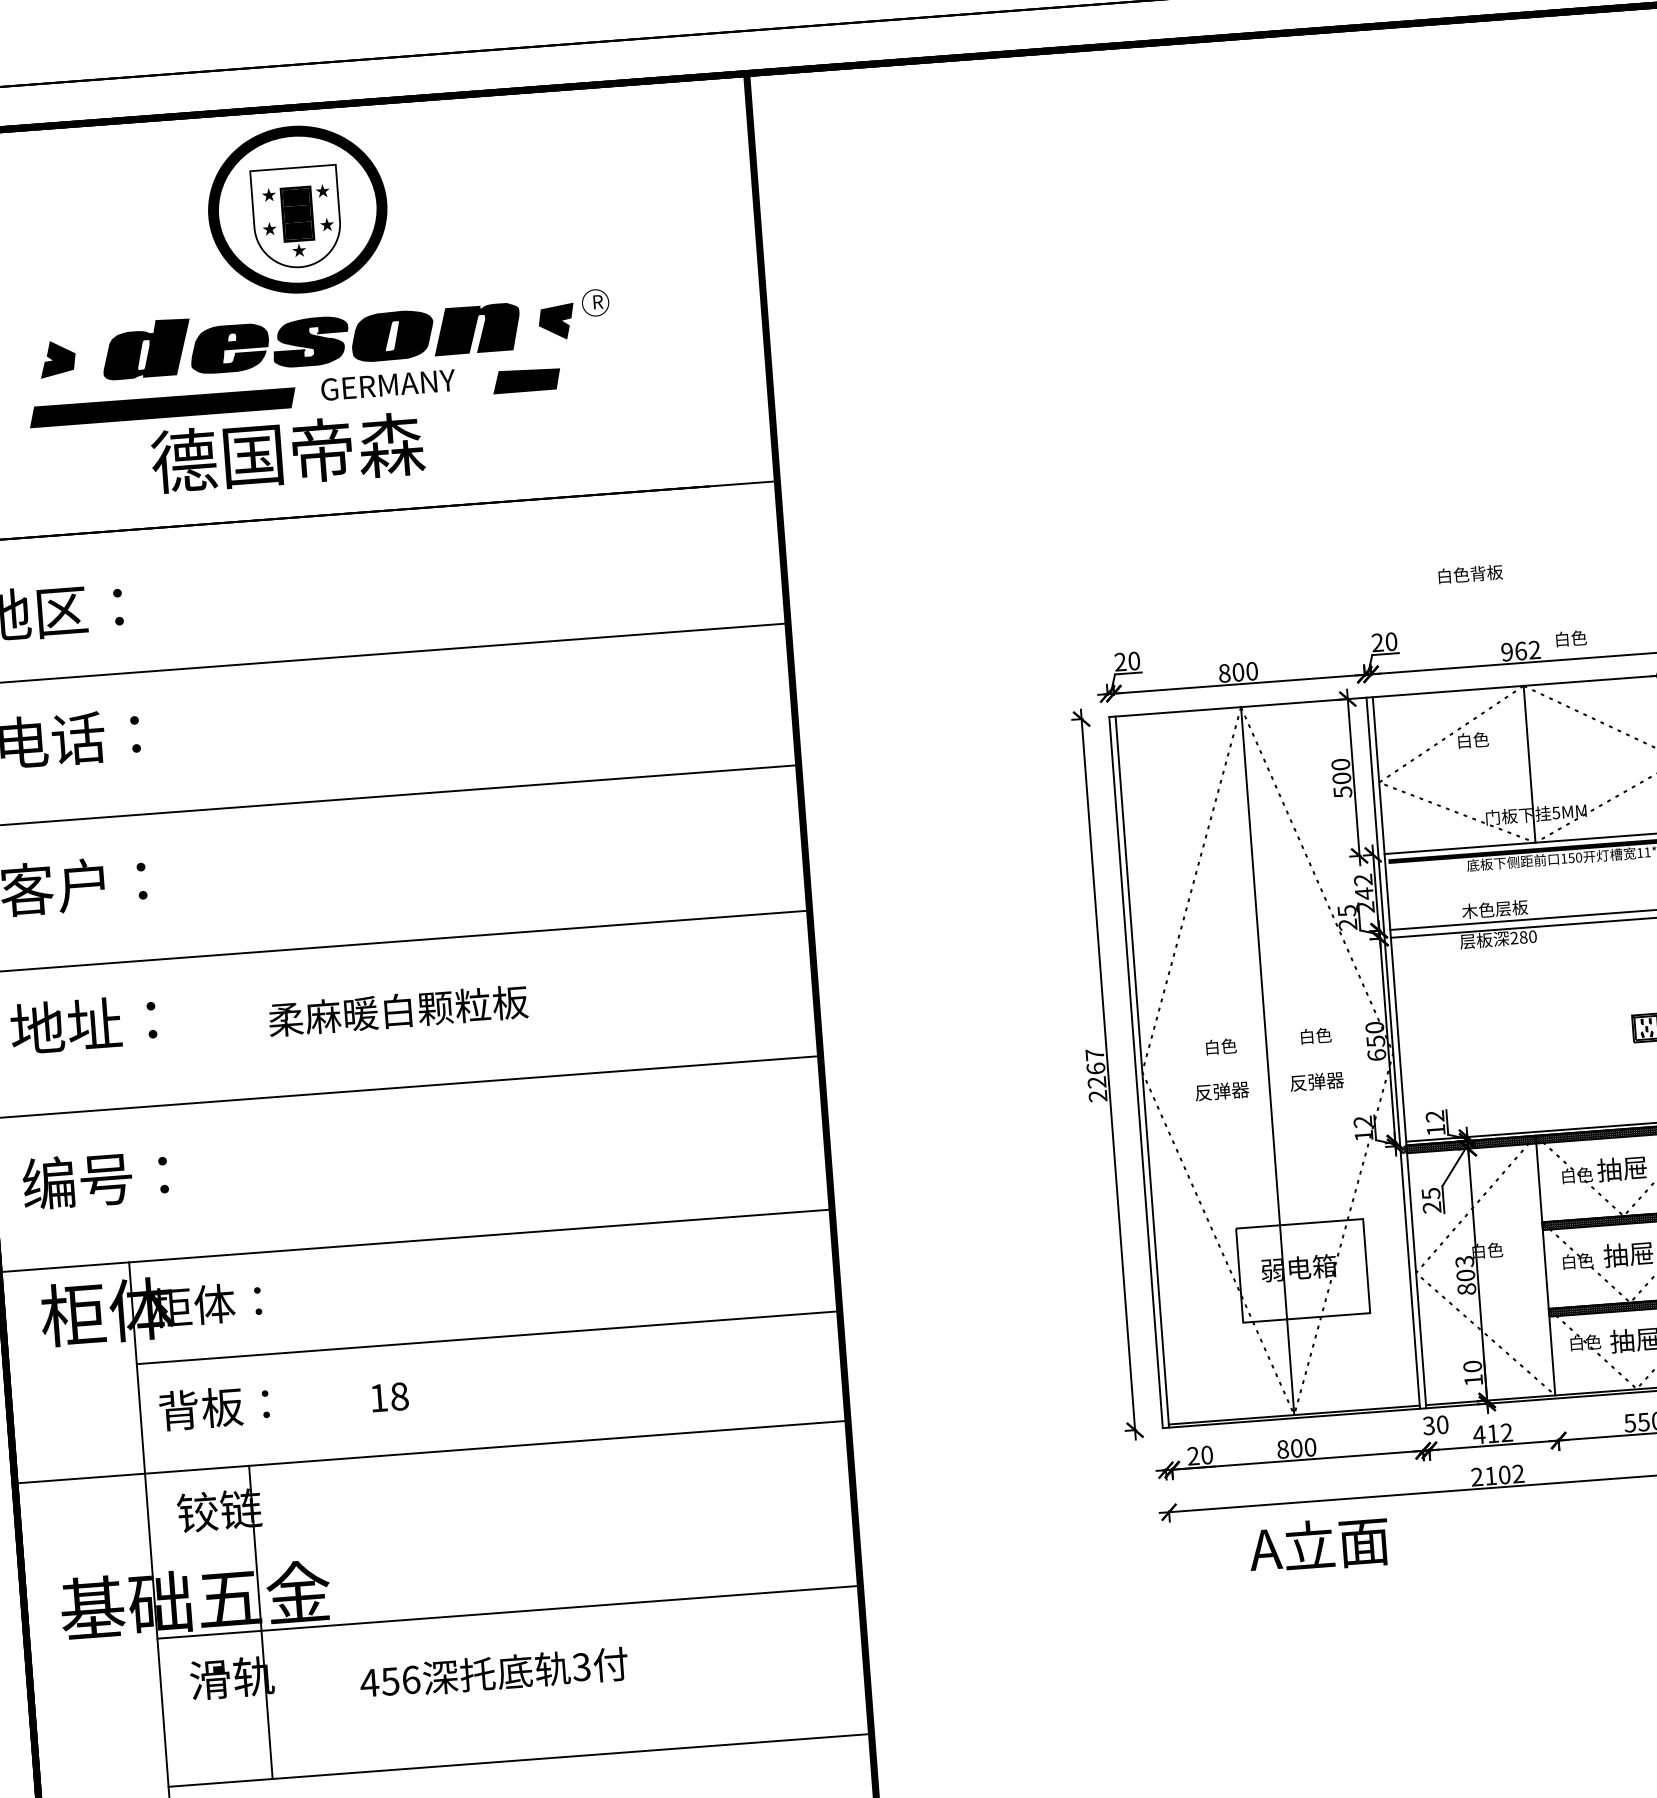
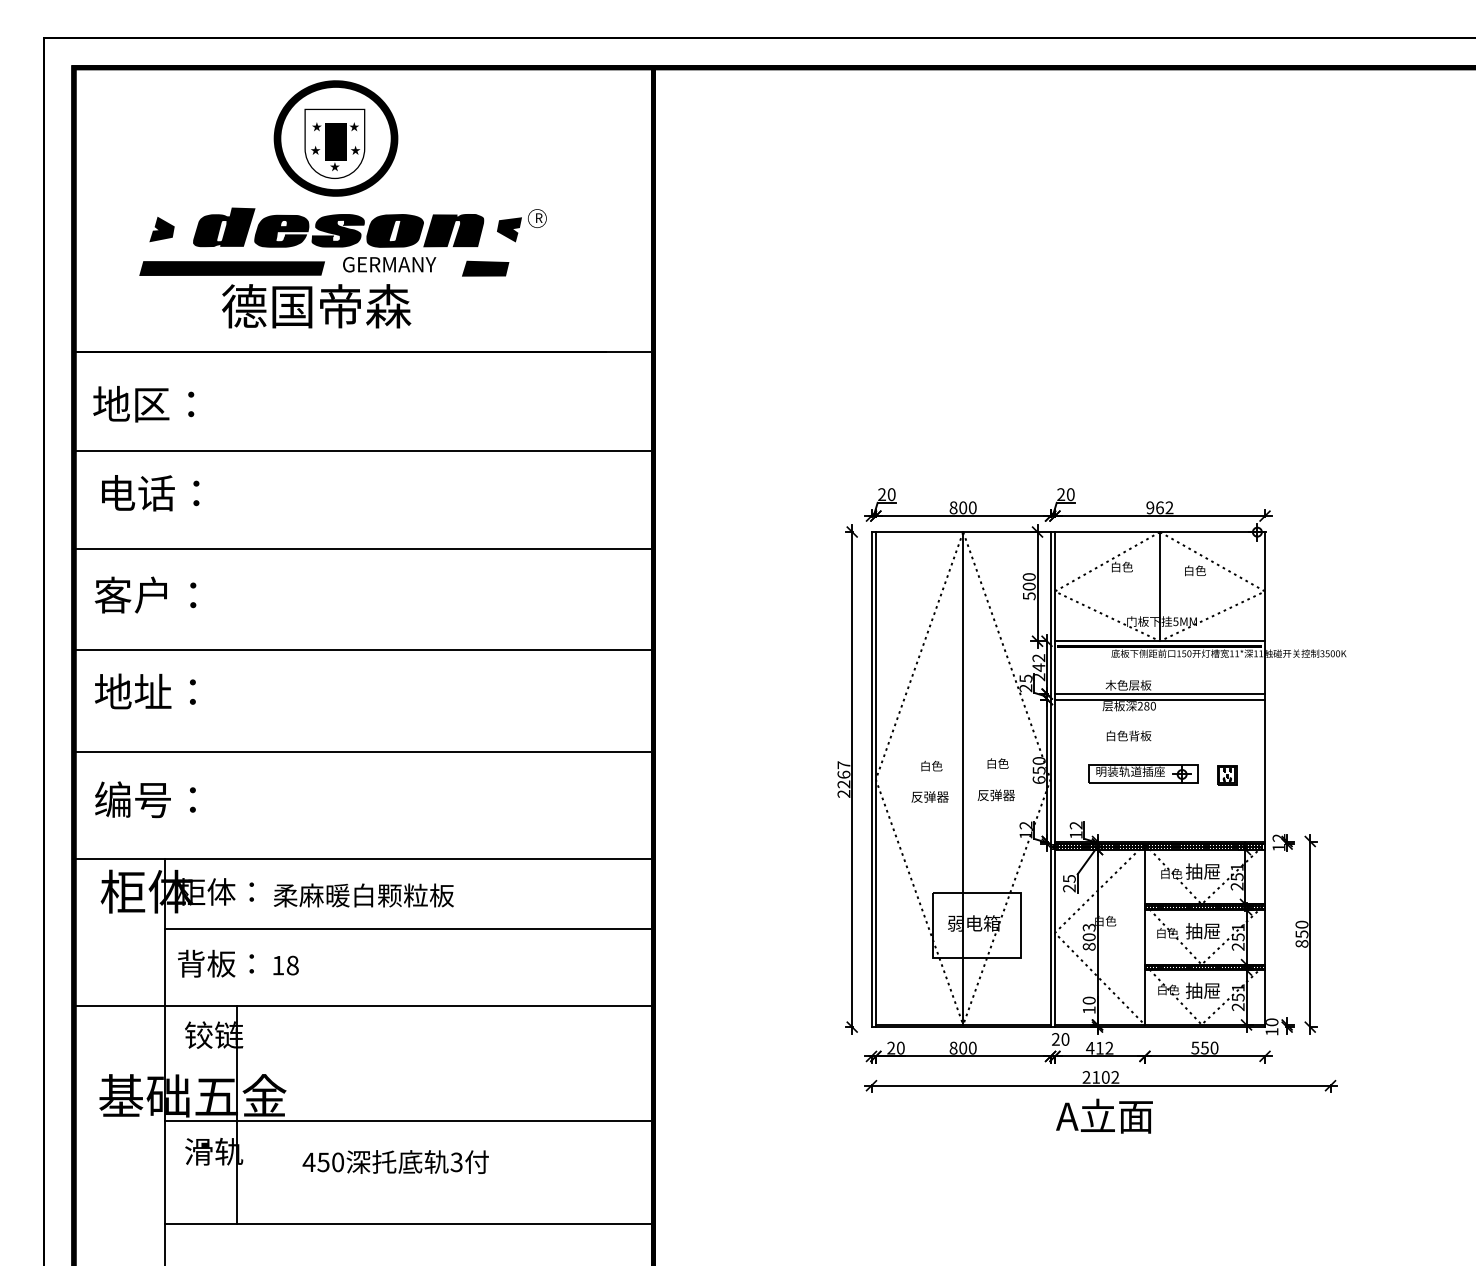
text: (1469, 573) -> (1128, 735), moved
text: (1571, 638) -> (1195, 570), moved
text: (397, 1010) -> (363, 895), moved
part: (1526, 1034) -> (1143, 773), added
text: (389, 1397) -> (285, 965), moved
text: (1428, 1425) -> (1055, 1039), 30 -> 20
text: (1318, 1544) -> (1104, 1115), moved
text: (411, 1680) -> (338, 1162), 456 -> 450

